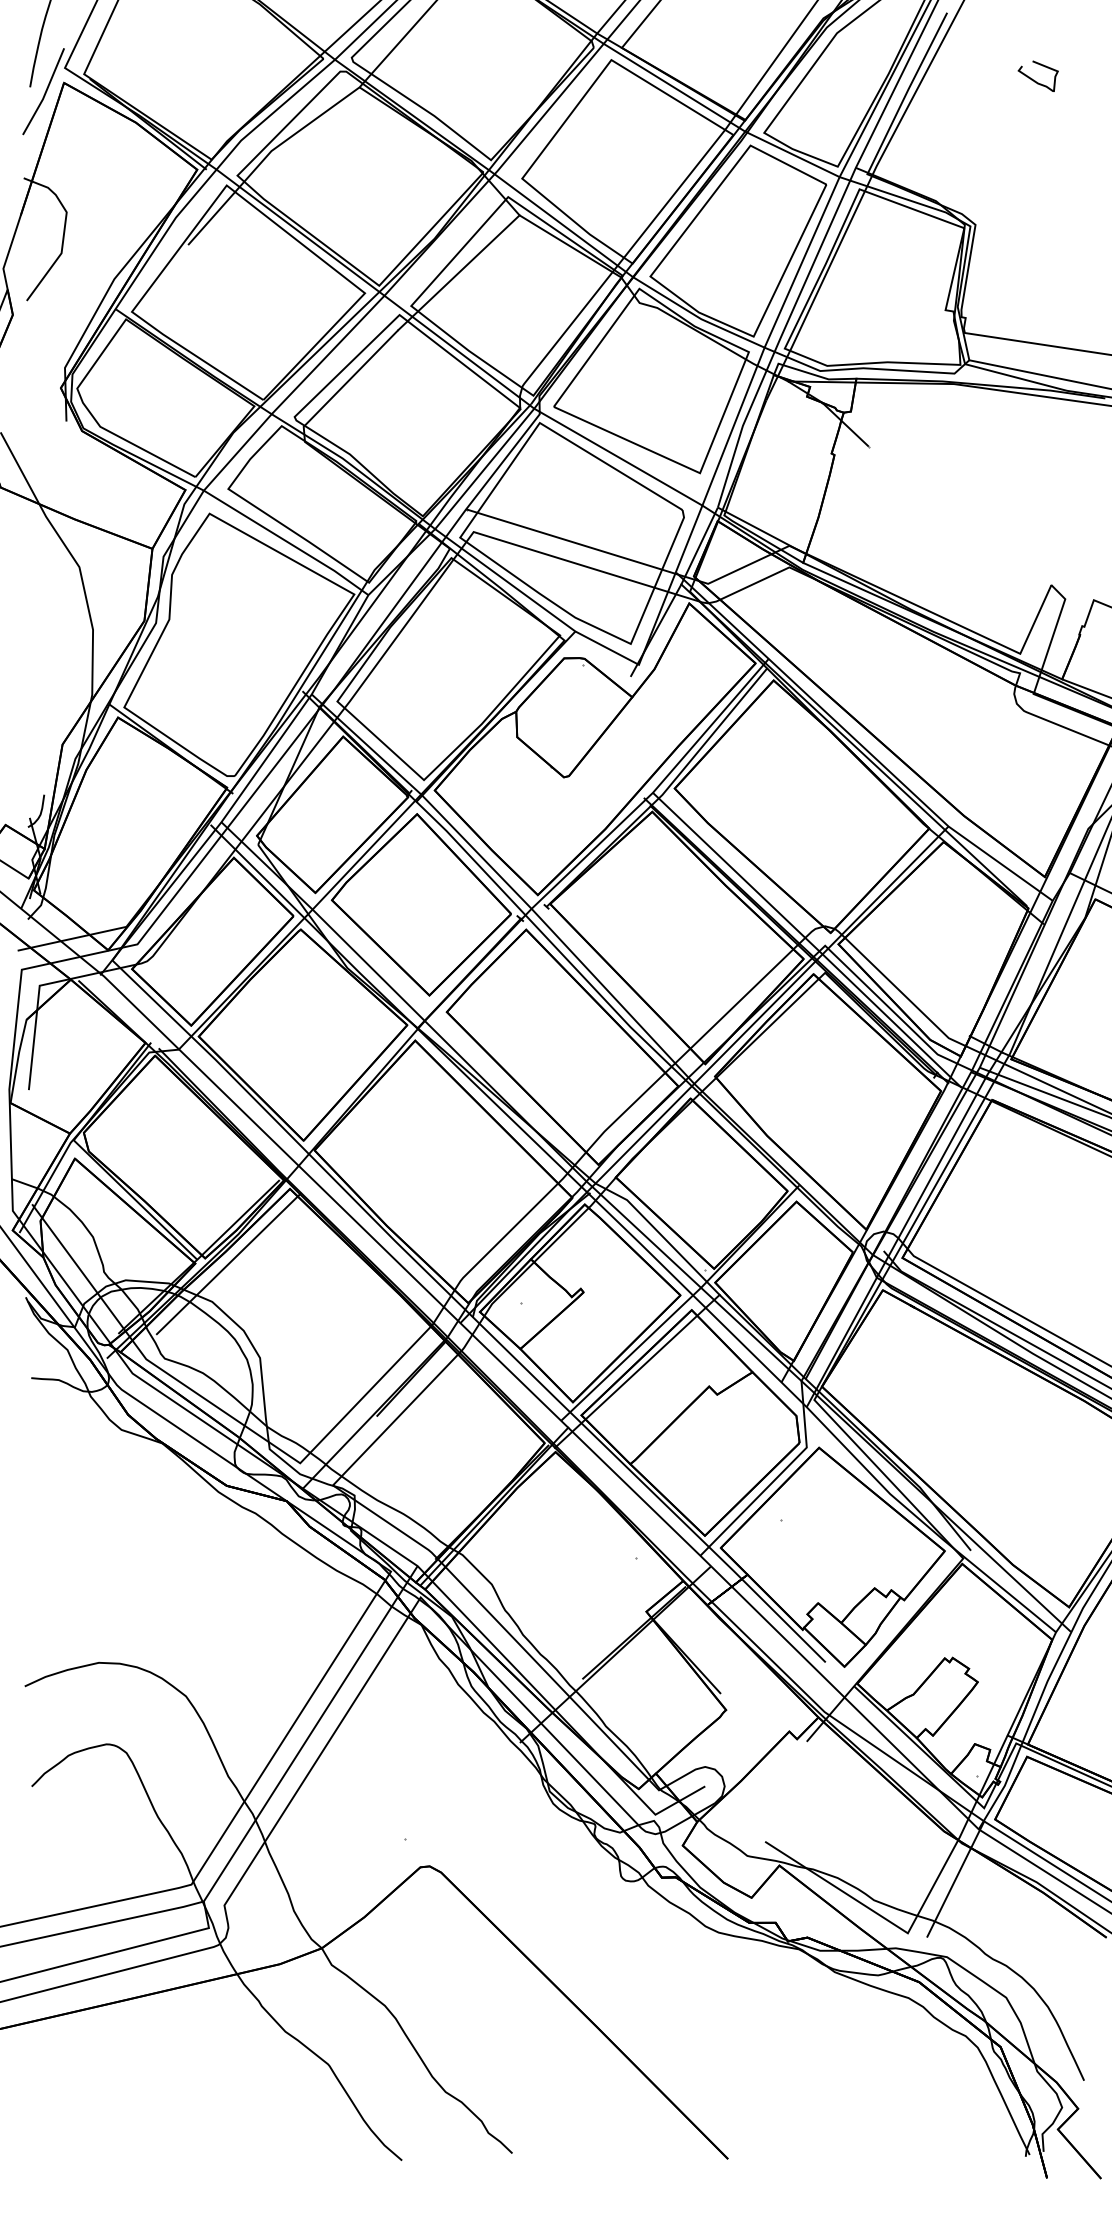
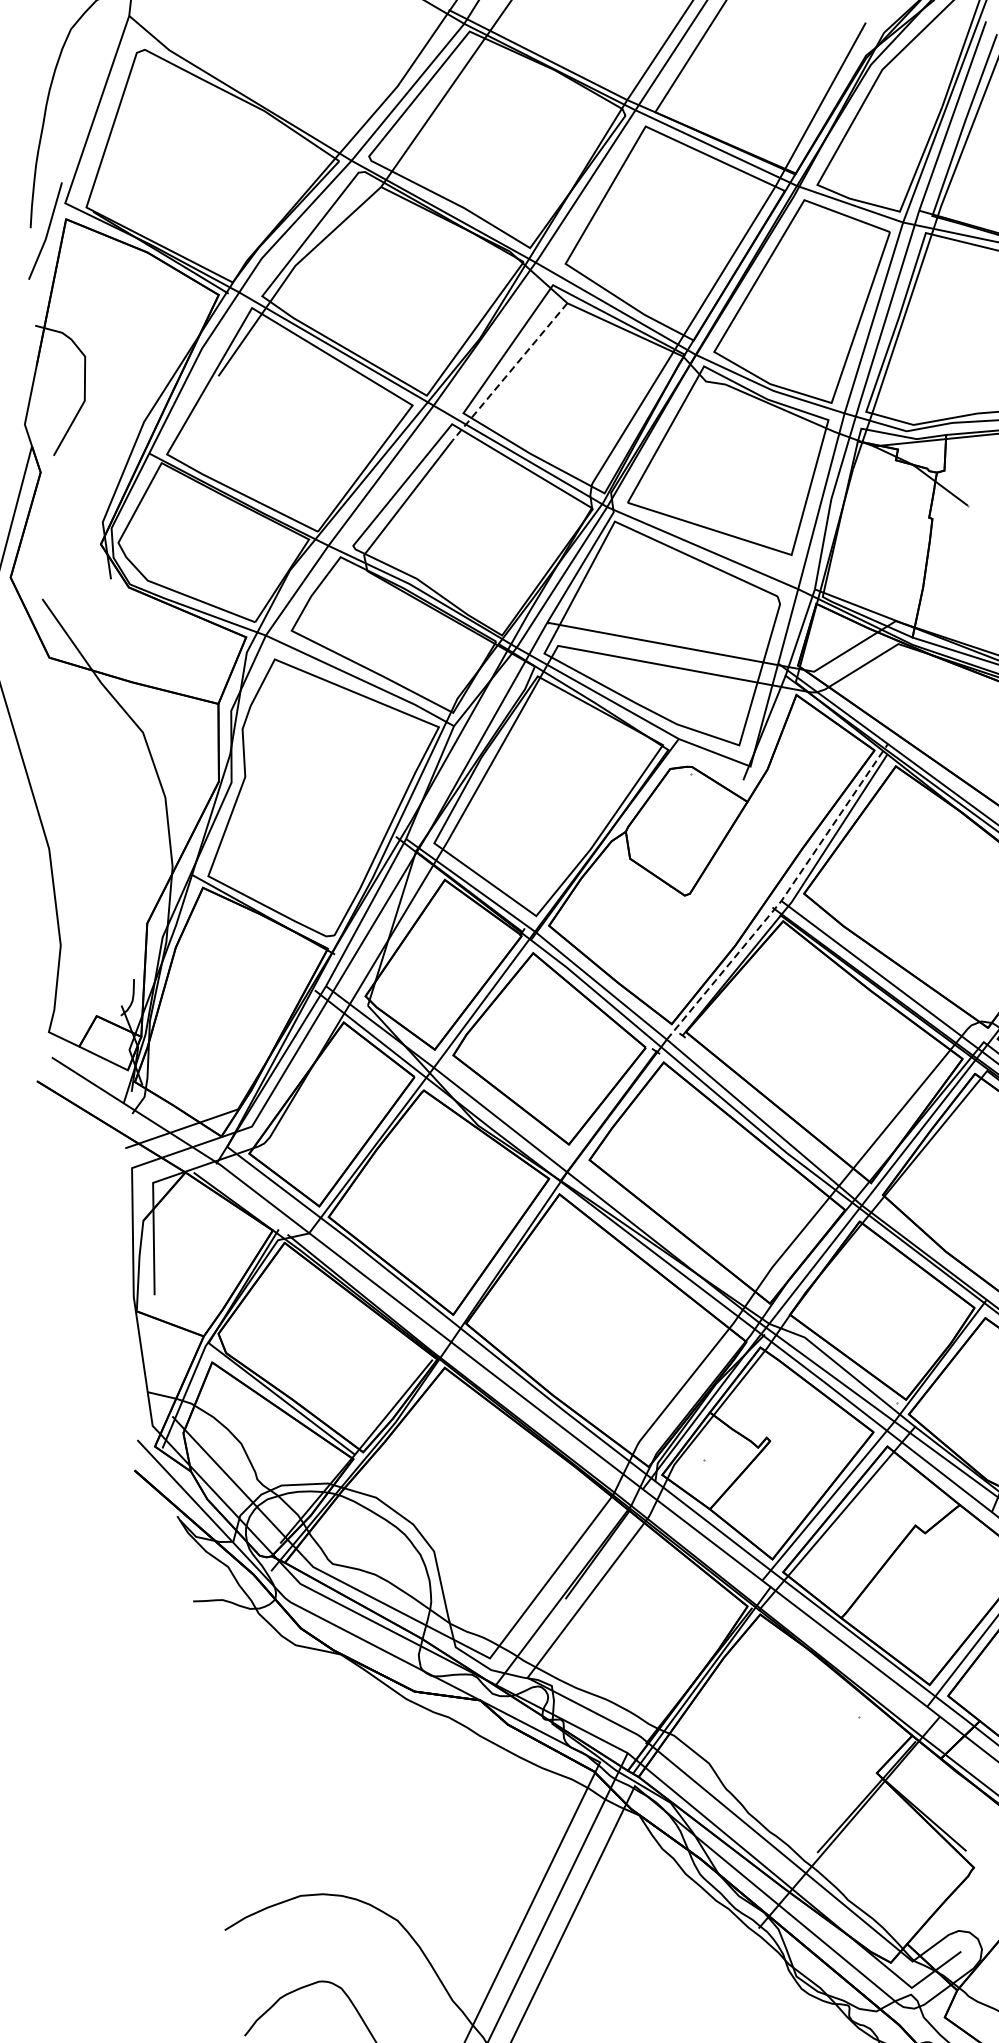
line: (458, 273) -> (509, 372), solid -> dashed
line: (656, 789) -> (784, 896), solid -> dashed
line: (228, 1263) -> (388, 1454), removed

